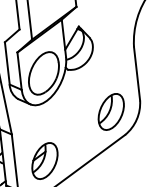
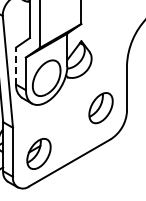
line: (7, 63) -> (16, 66), solid -> dashed
part: (110, 112) -> (100, 108), moved

